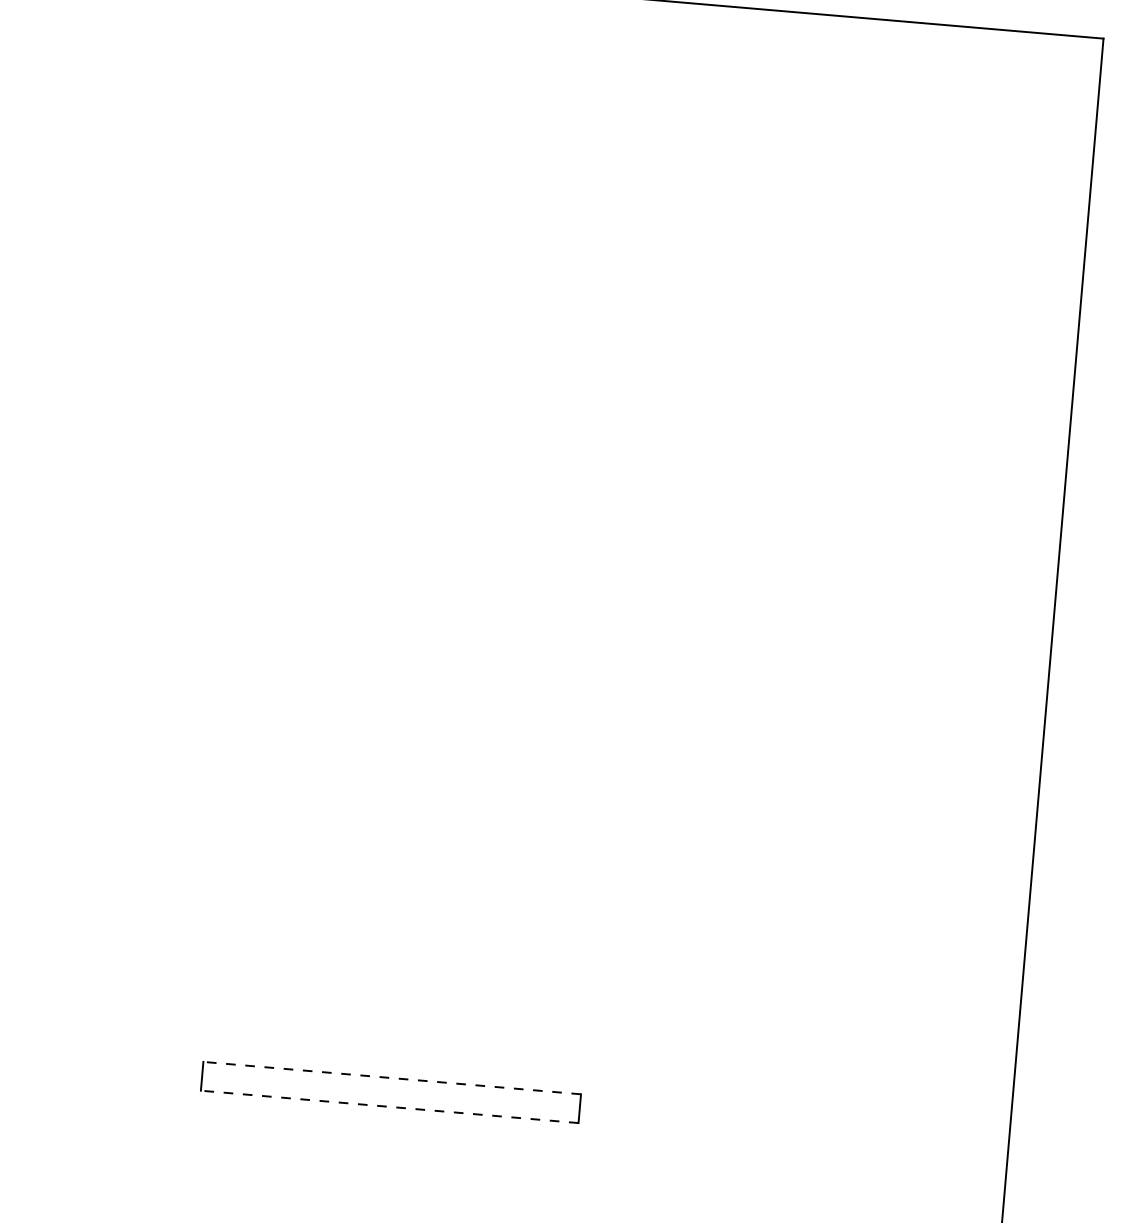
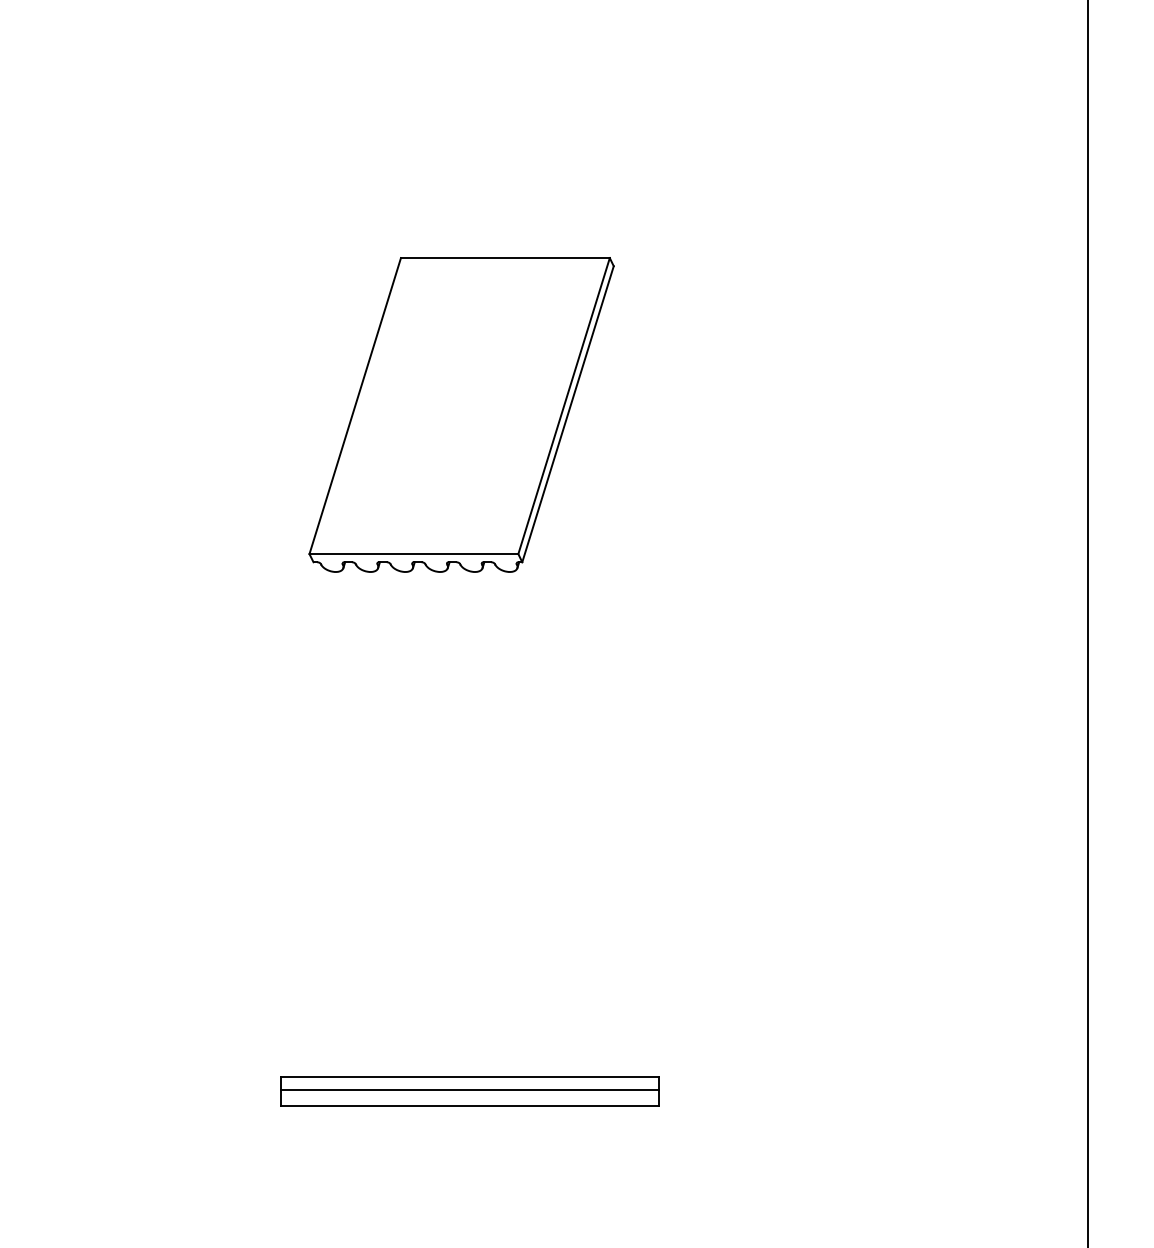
part: (440, 415) -> (461, 414), added
line: (392, 1078) -> (470, 1077), dashed -> solid
line: (391, 1091) -> (470, 1090), added
line: (389, 1107) -> (470, 1106), dashed -> solid

